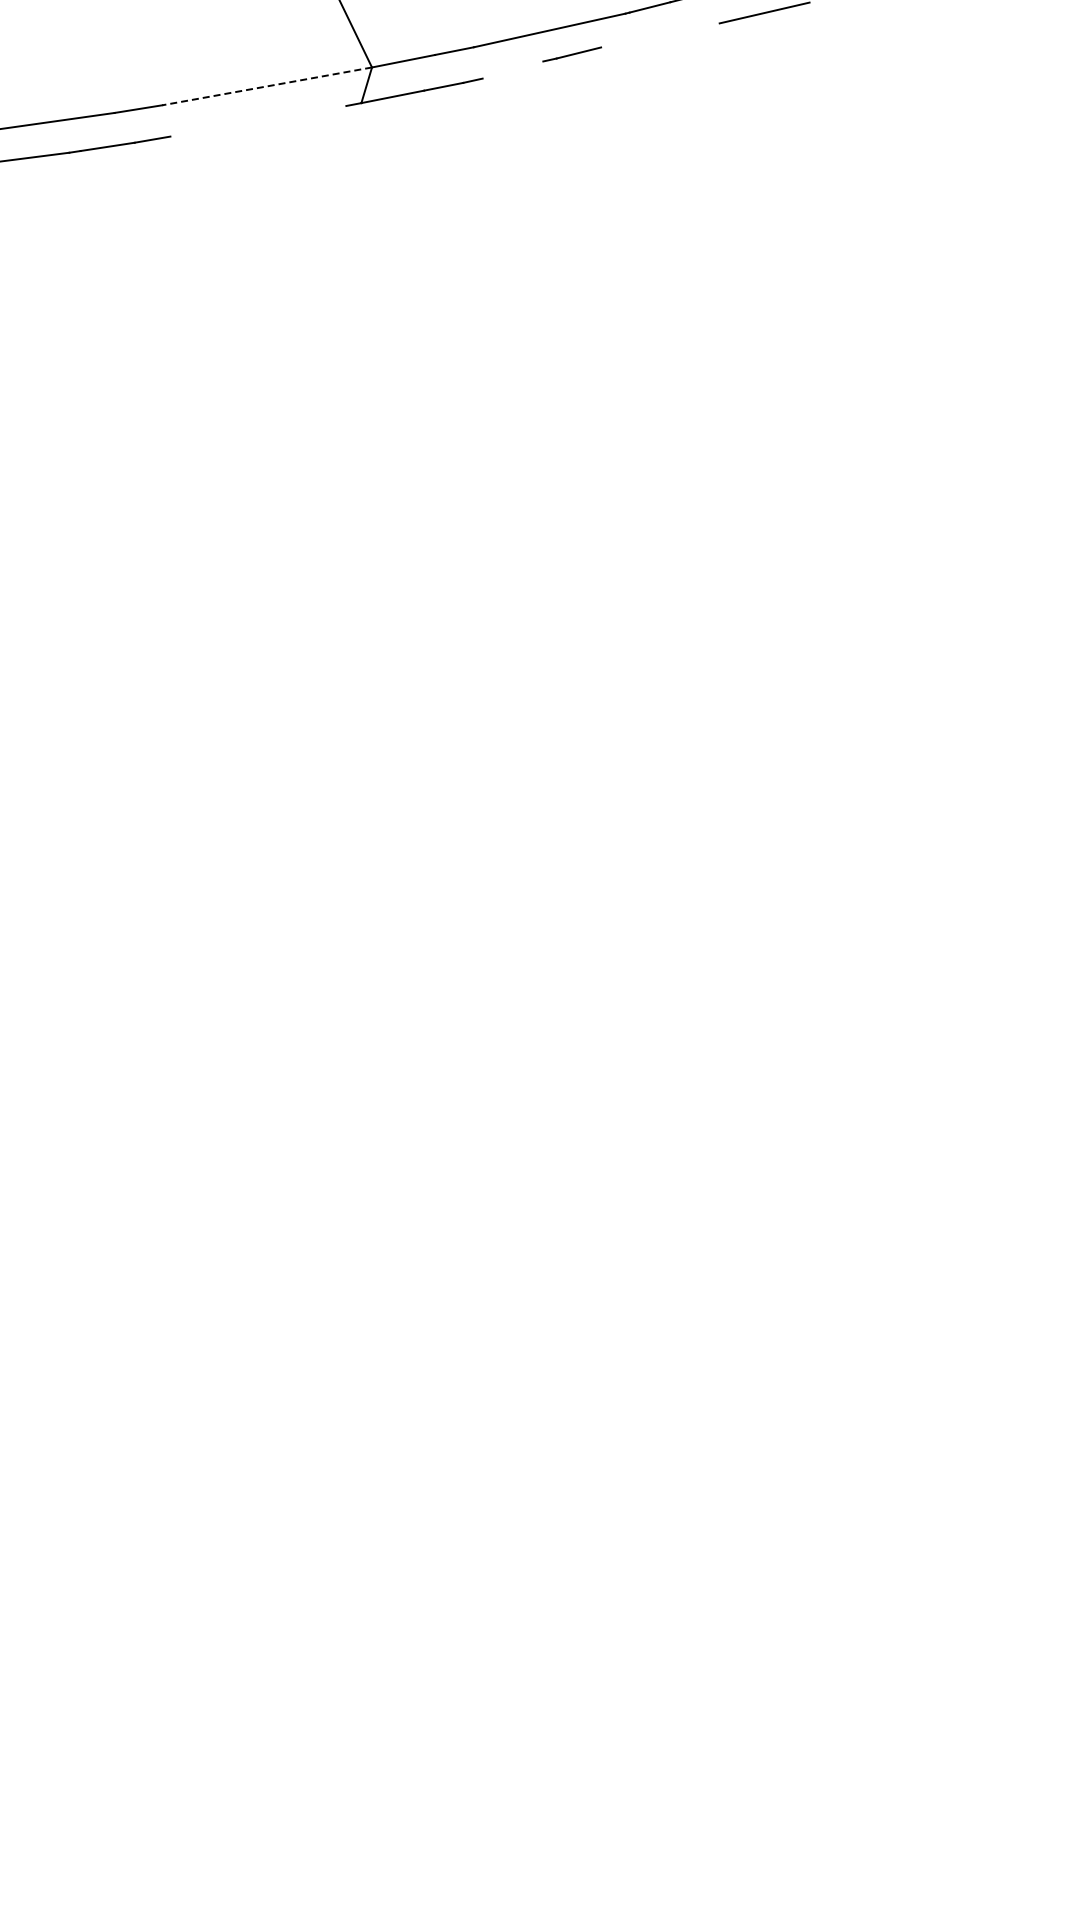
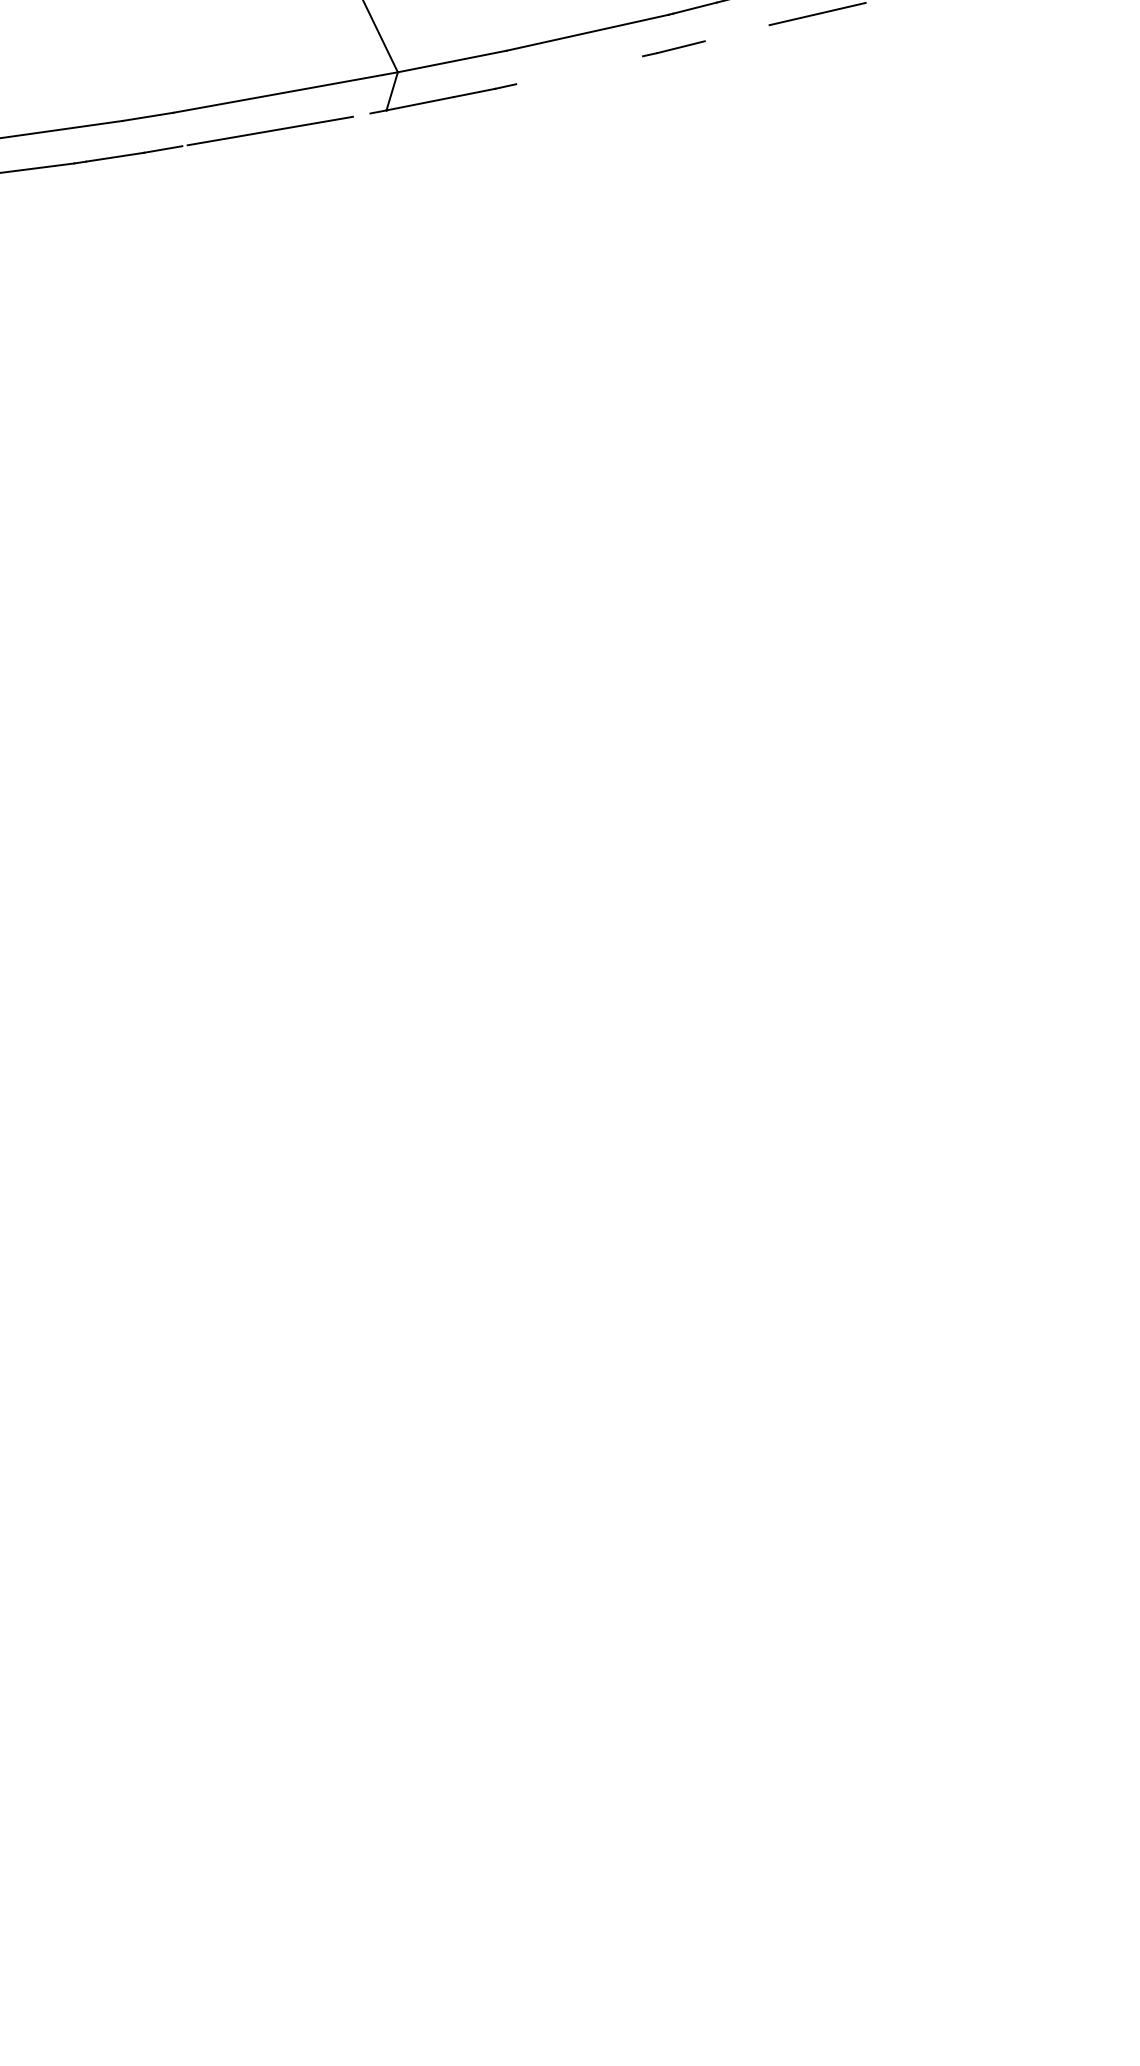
line: (571, 54) -> (673, 48), moved
line: (267, 86) -> (286, 92), dashed -> solid
line: (252, 122) -> (270, 131), added

